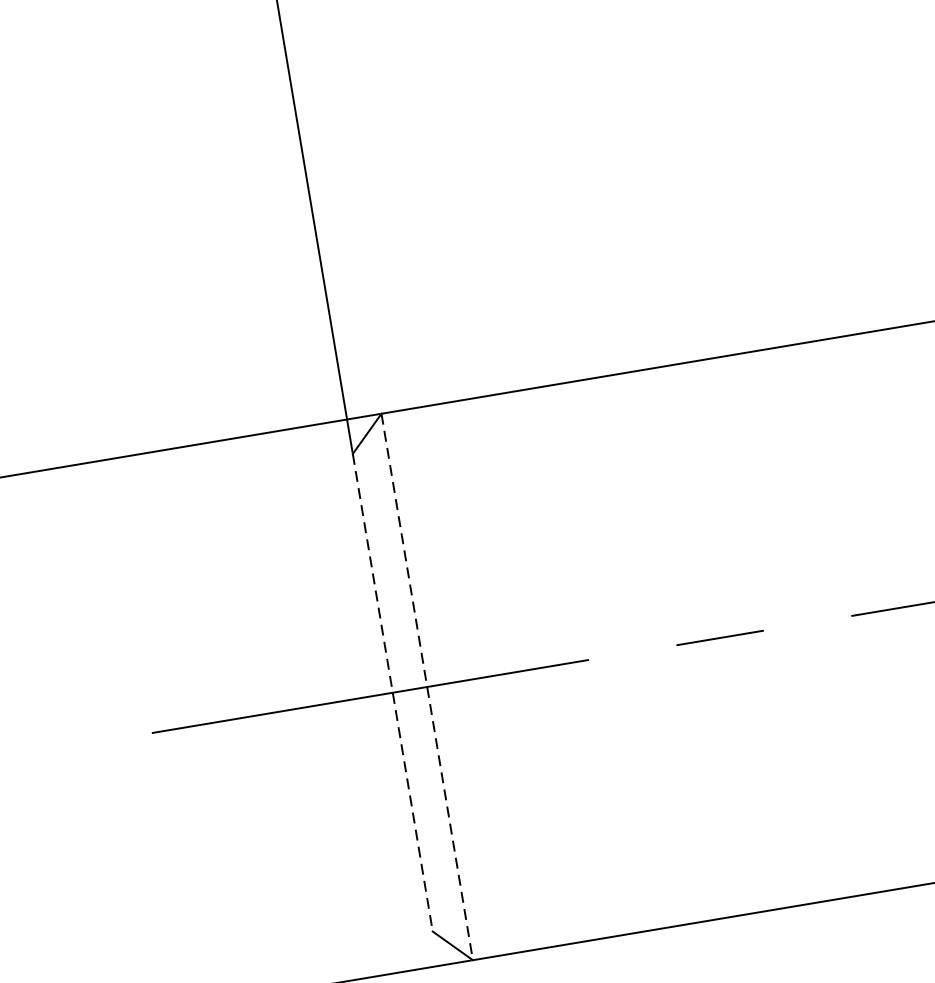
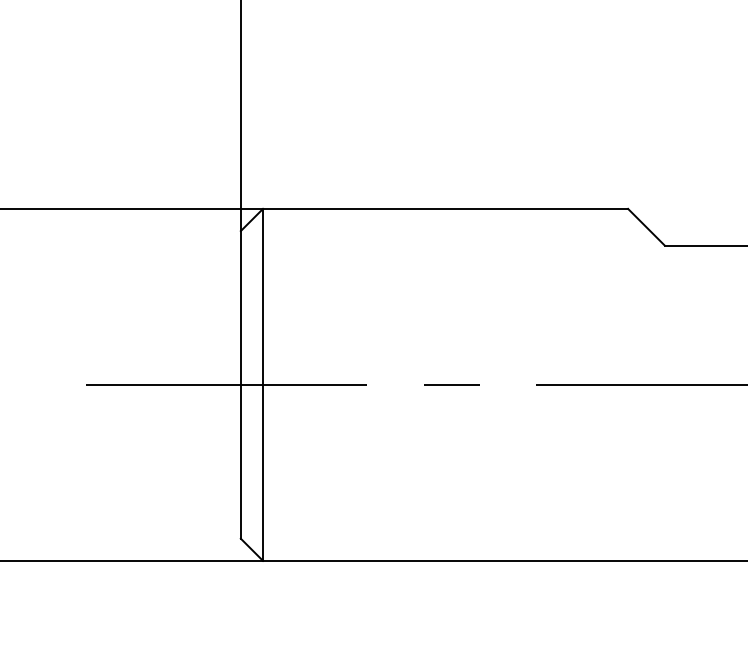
line: (427, 686) -> (263, 384), dashed -> solid
line: (392, 692) -> (240, 384), dashed -> solid

